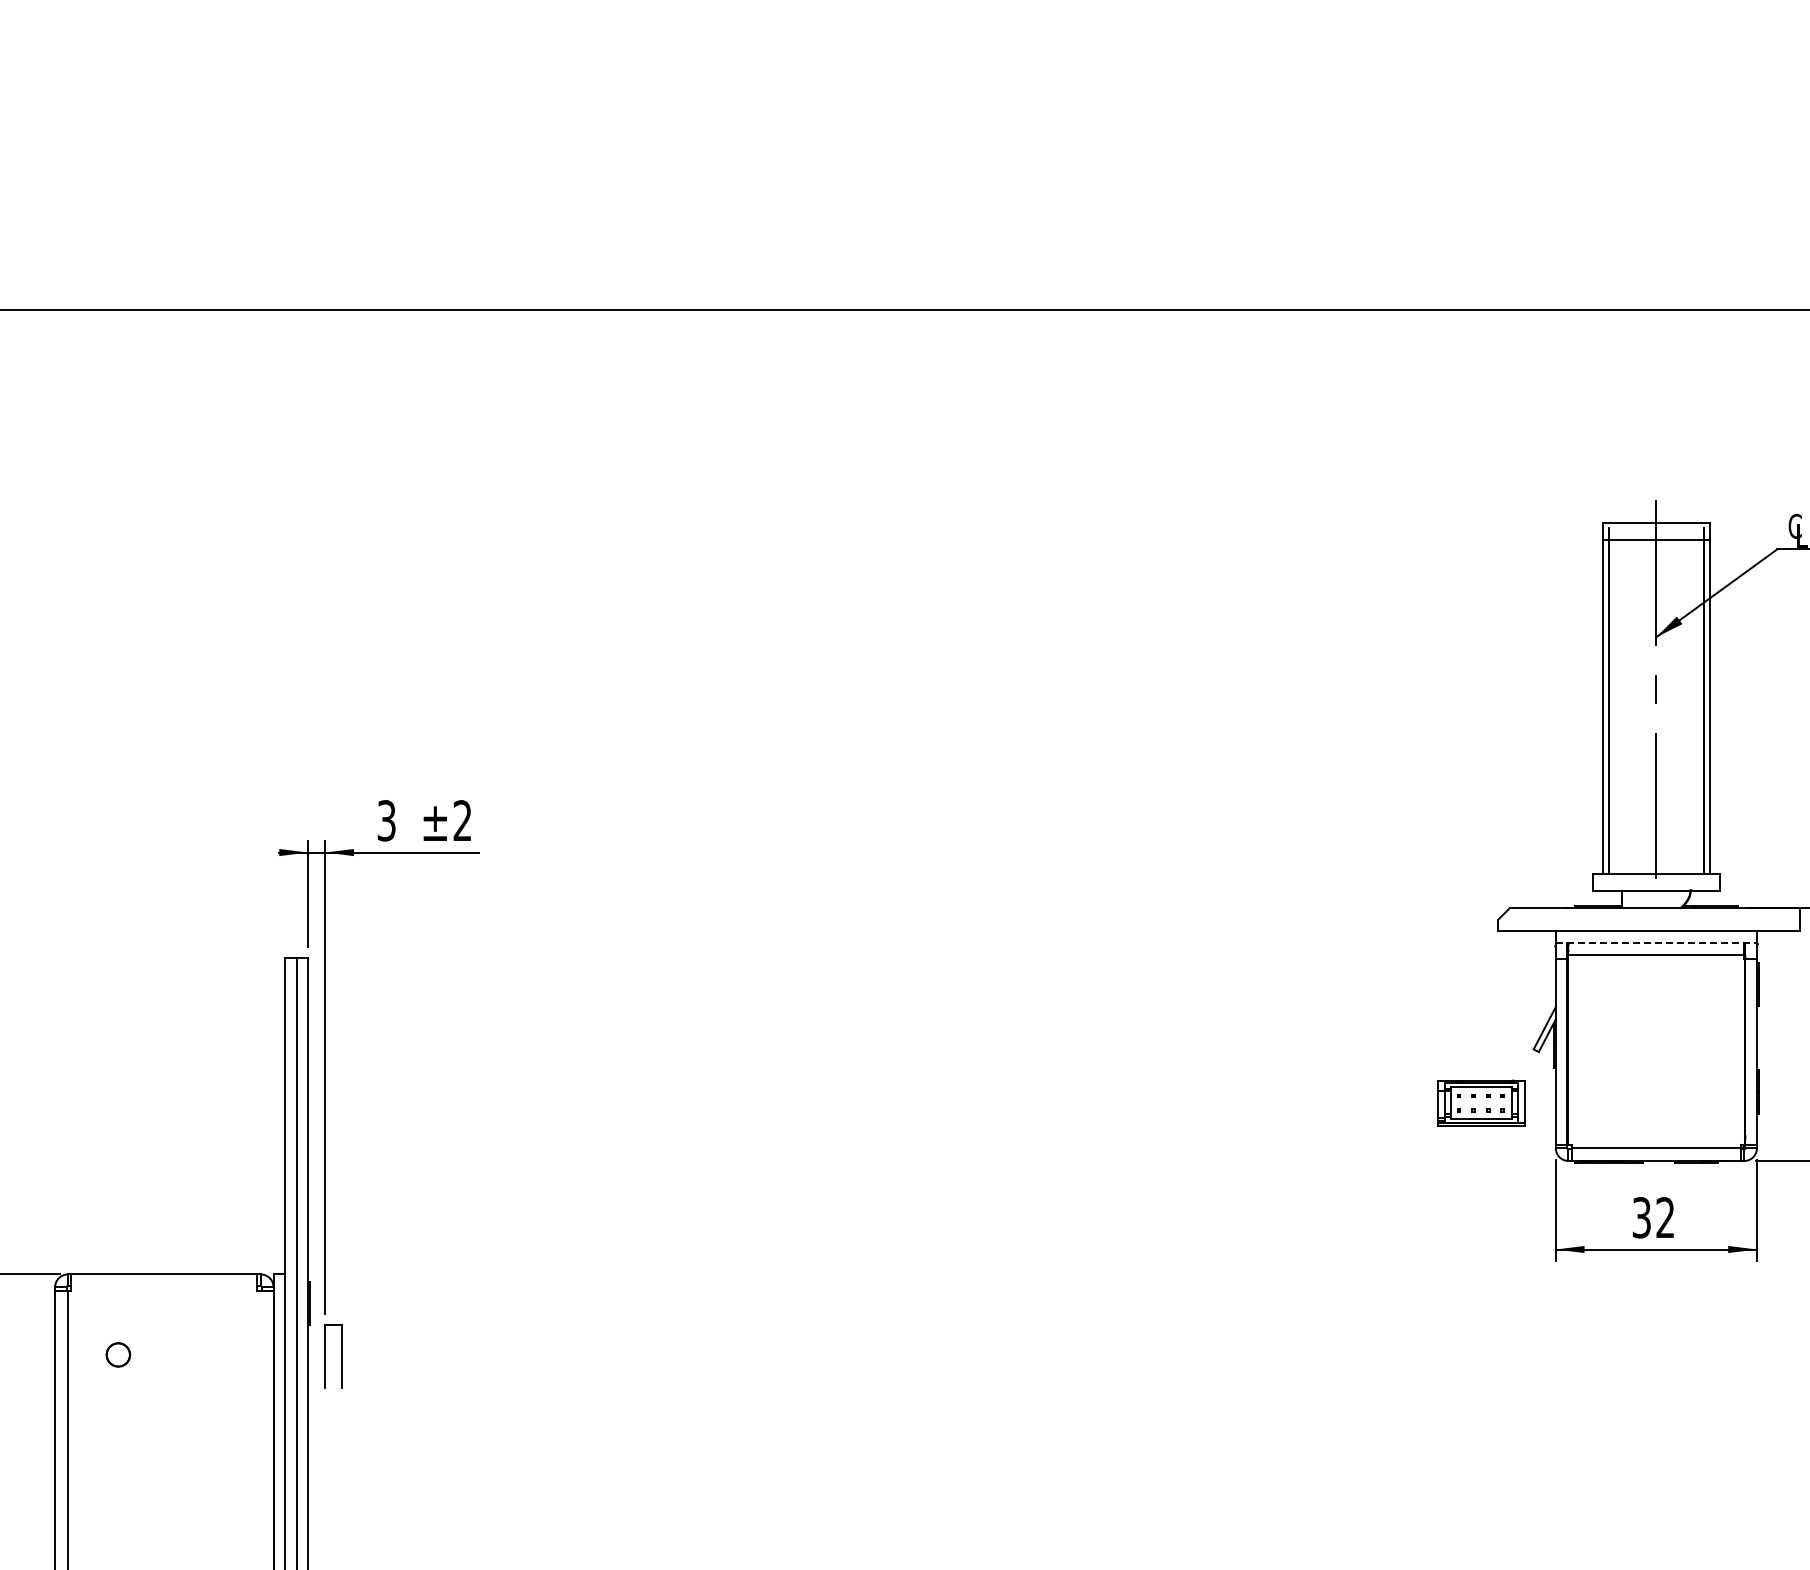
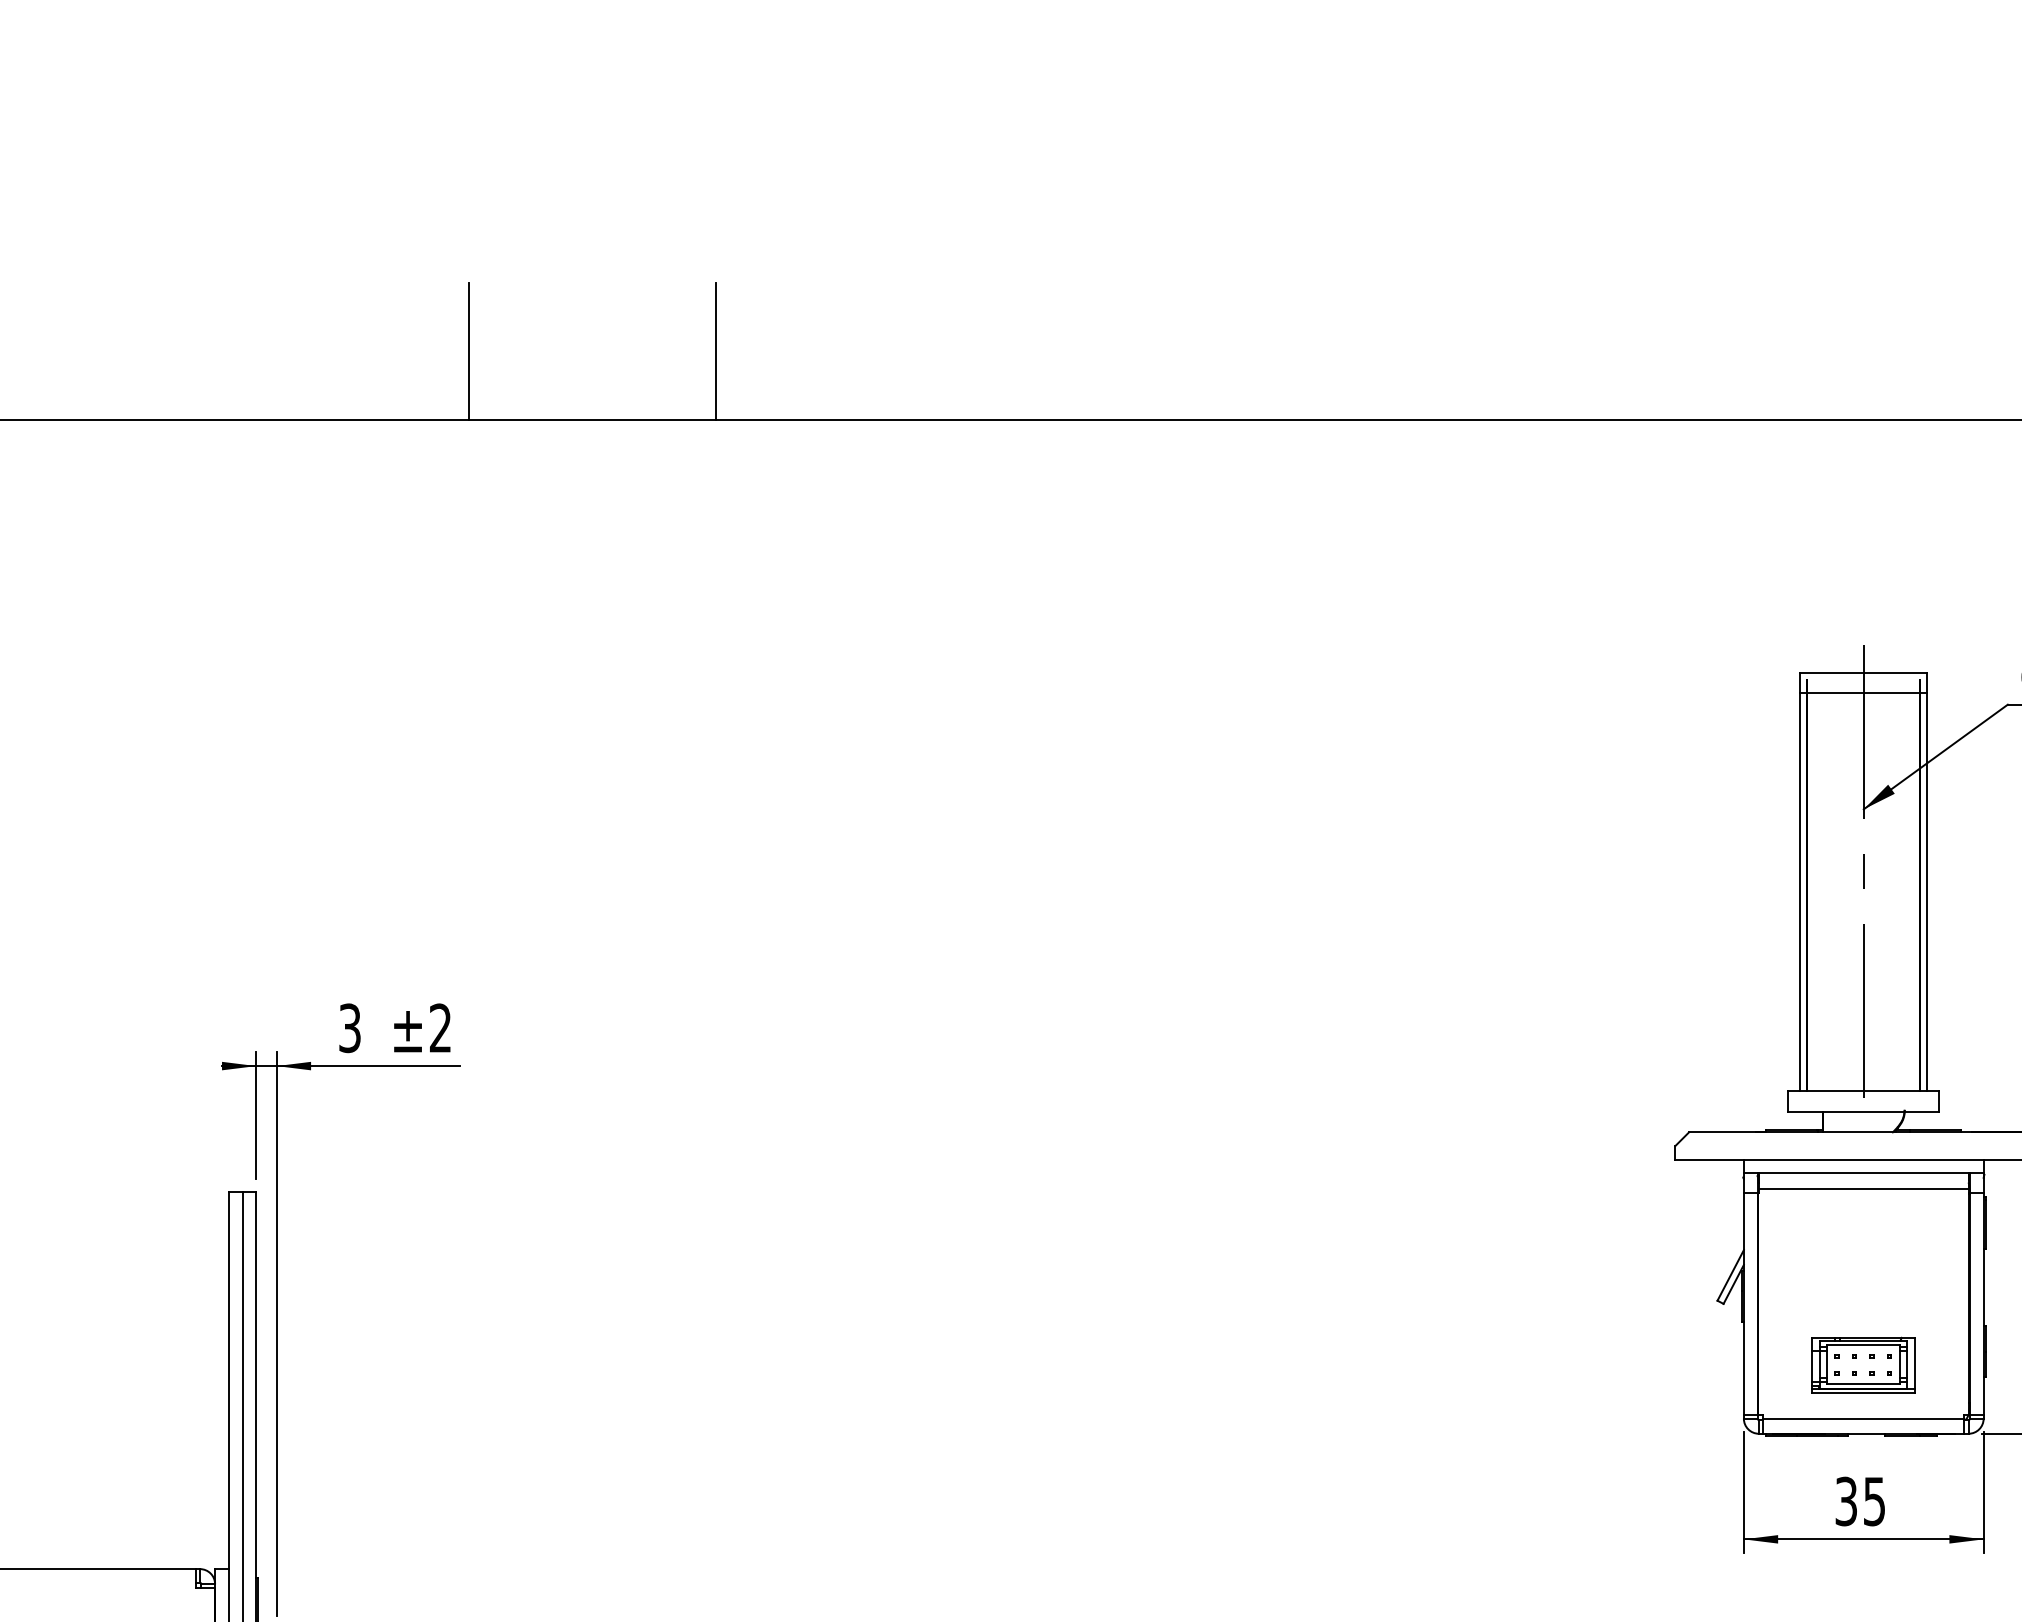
line: (486, 252) -> (469, 350), added
line: (693, 252) -> (715, 350), added
line: (1656, 942) -> (1863, 1173), dashed -> solid
part: (1481, 1102) -> (1863, 1364), moved
text: (1665, 1217) -> (1874, 1501), 32 -> 35

